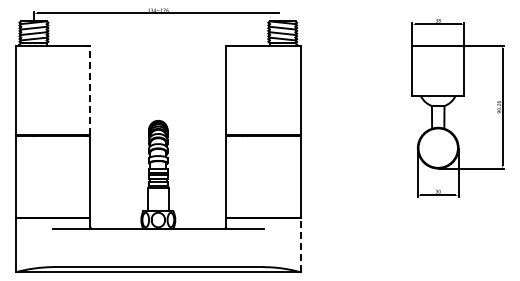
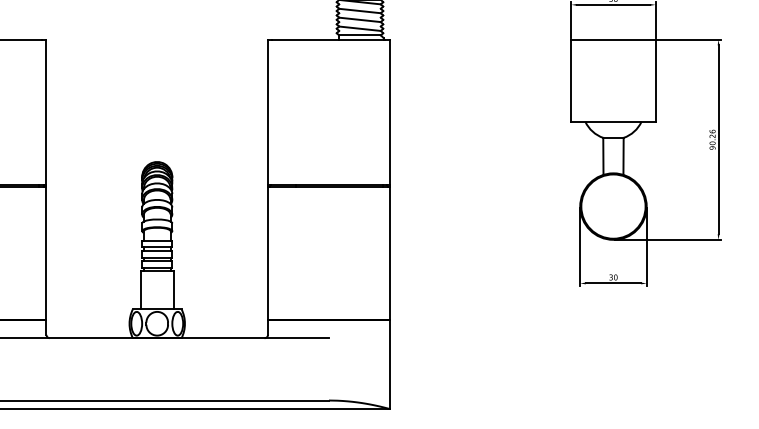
line: (90, 90) -> (46, 112), dashed -> solid
line: (301, 244) -> (390, 363), dashed -> solid

